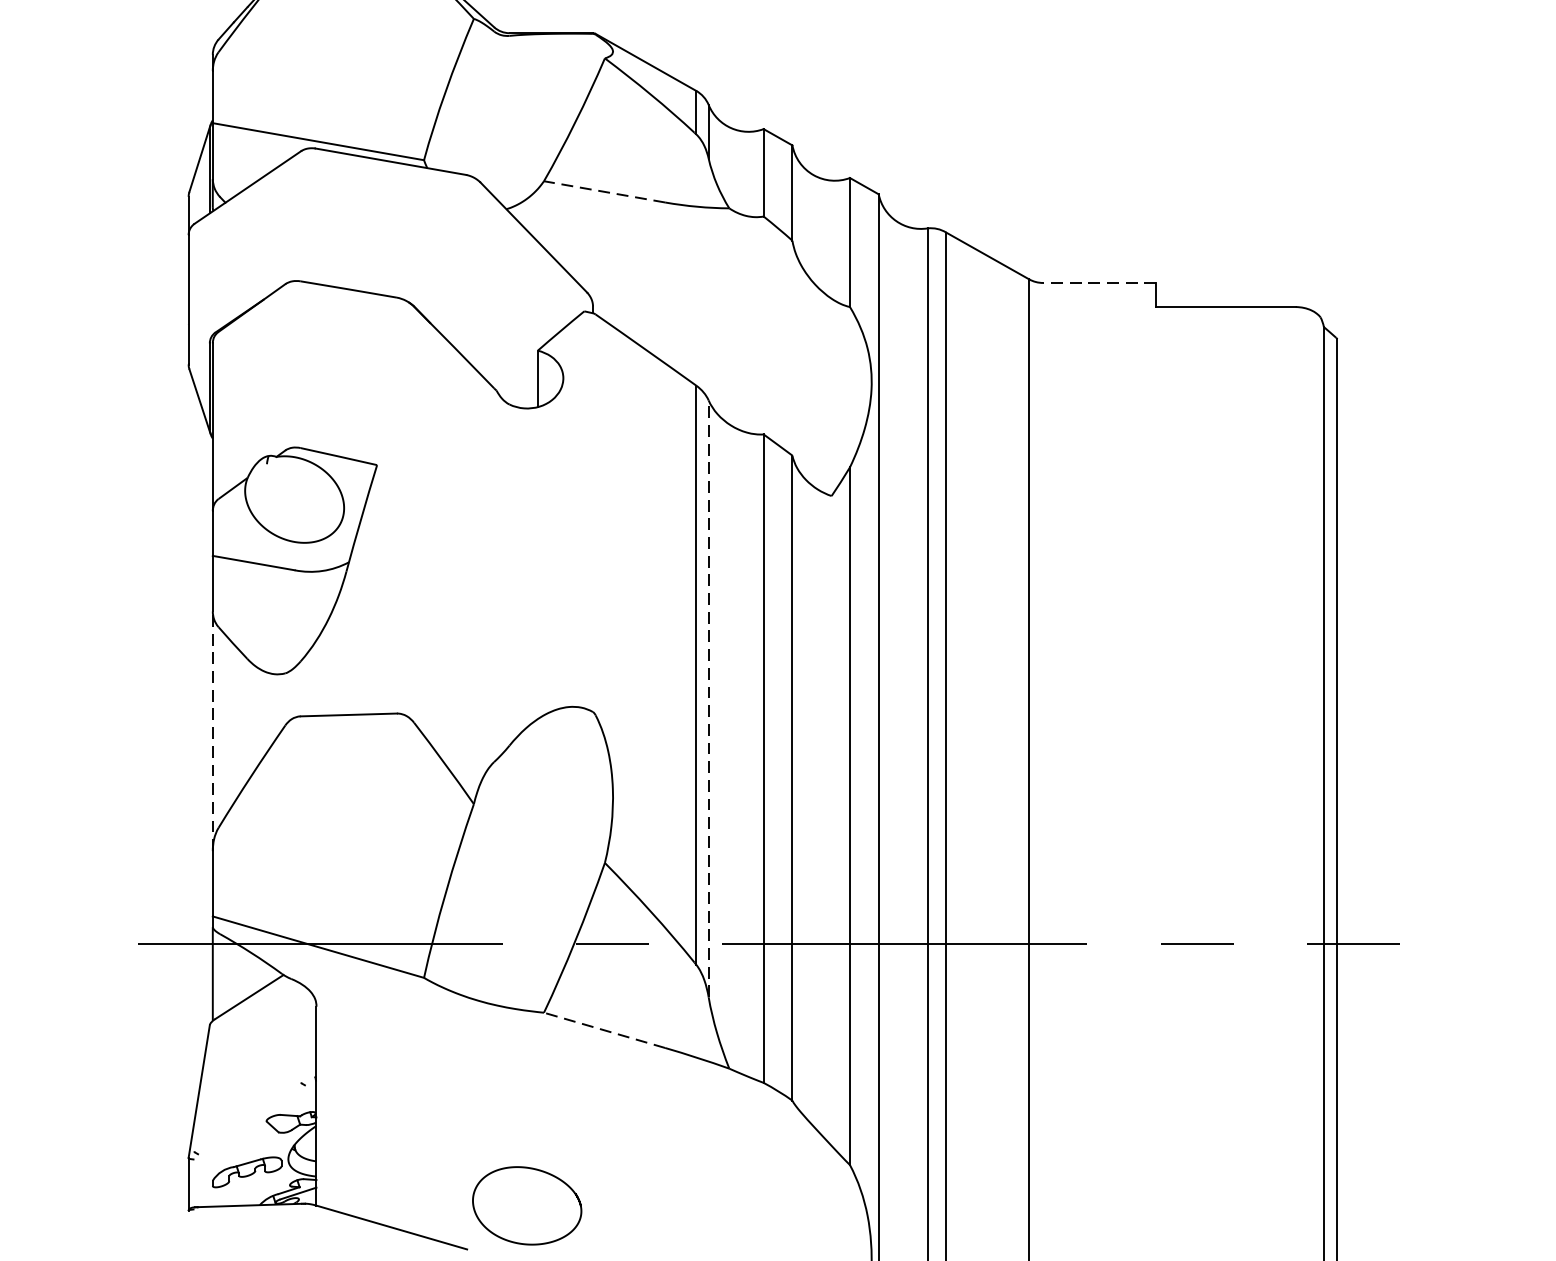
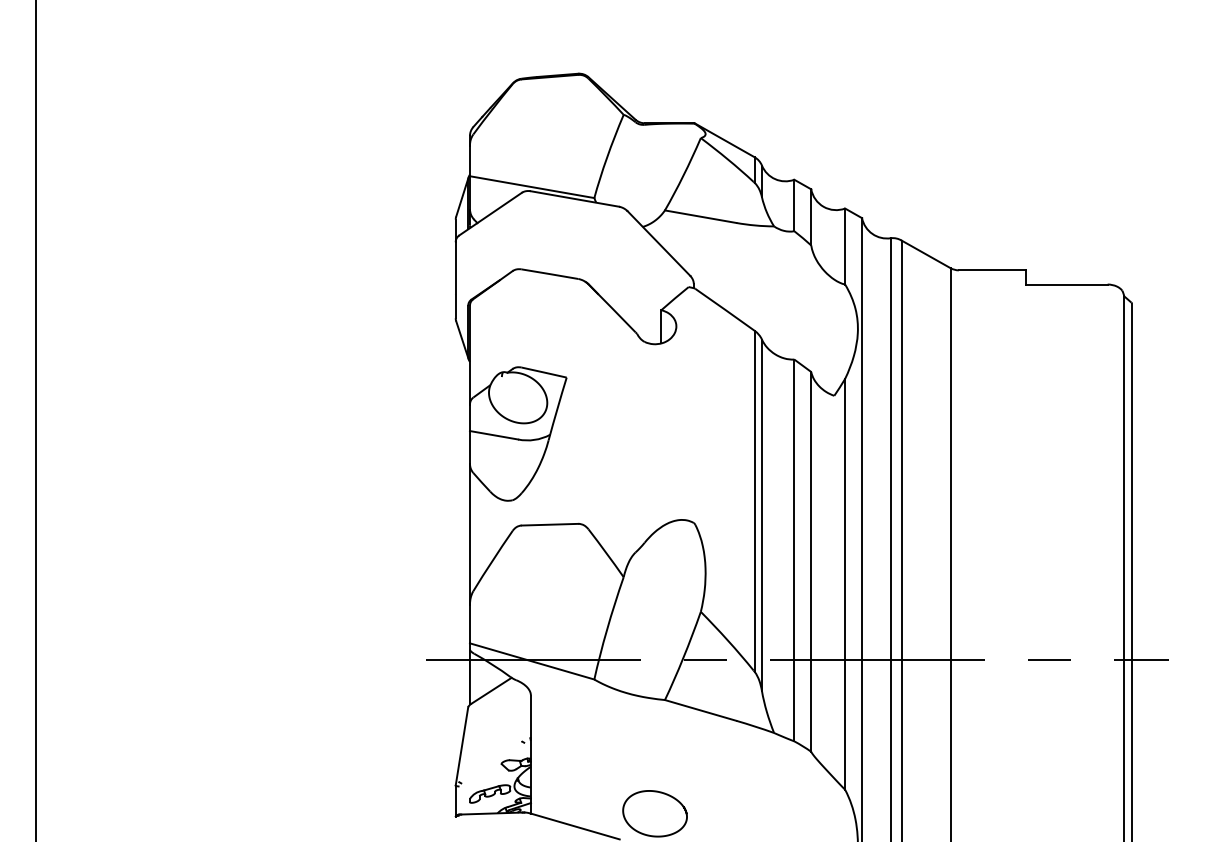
line: (604, 191) -> (700, 216), dashed -> solid
line: (1098, 283) -> (991, 270), dashed -> solid
line: (707, 699) -> (761, 515), dashed -> solid
line: (212, 731) -> (469, 534), dashed -> solid
line: (604, 1030) -> (700, 710), dashed -> solid

